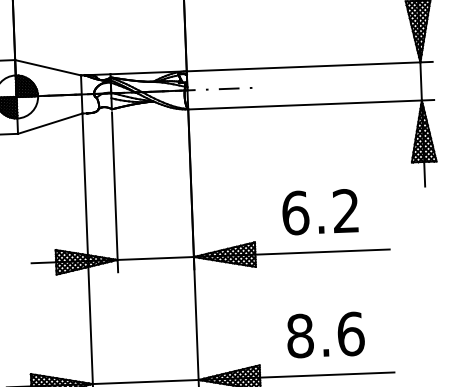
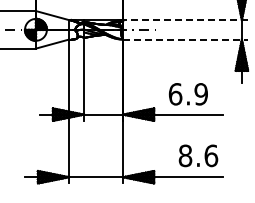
line: (309, 67) -> (185, 20), solid -> dashed
line: (311, 104) -> (185, 39), solid -> dashed
text: (344, 211) -> (200, 94), 6.2 -> 6.9
text: (325, 334) -> (198, 155), moved

